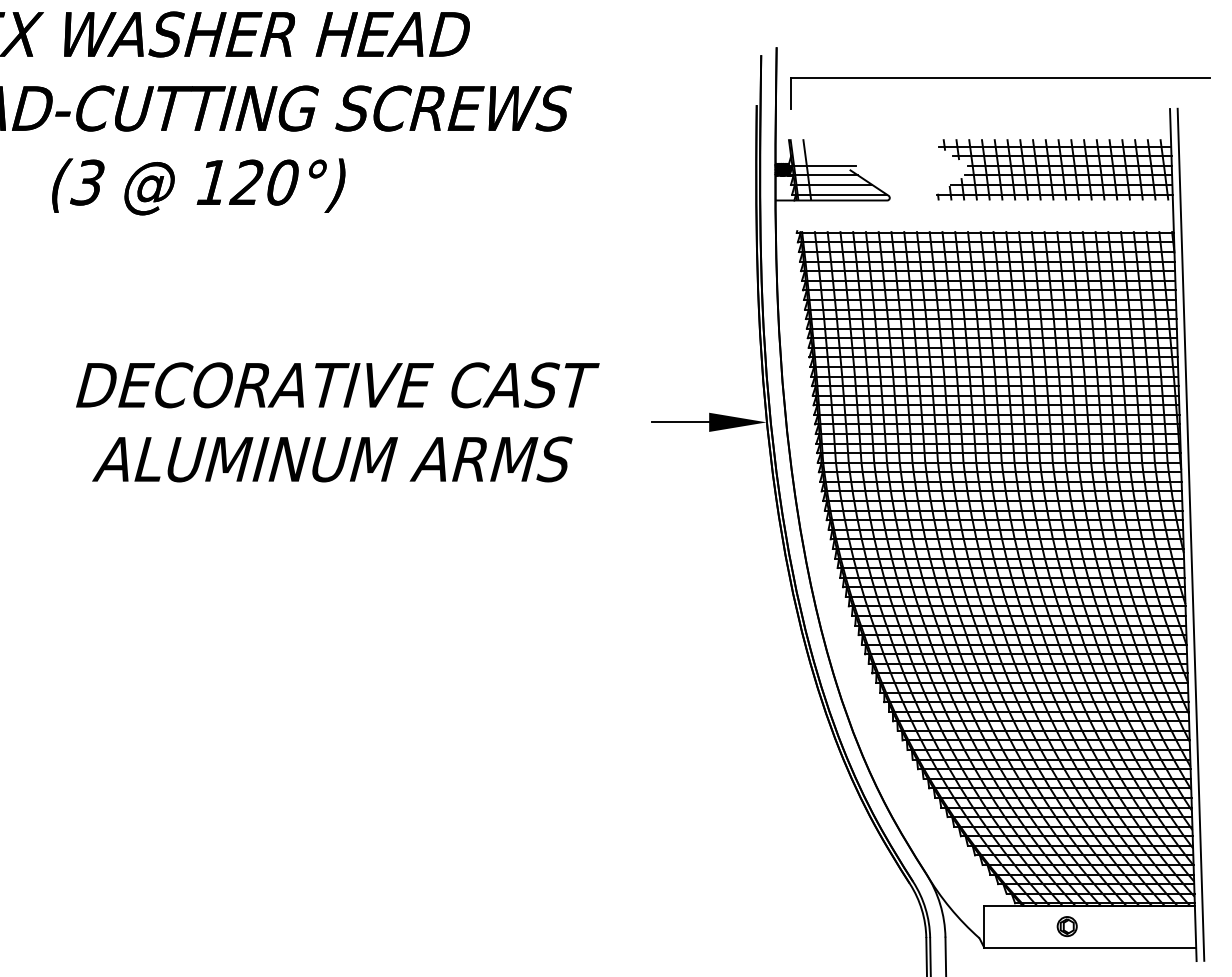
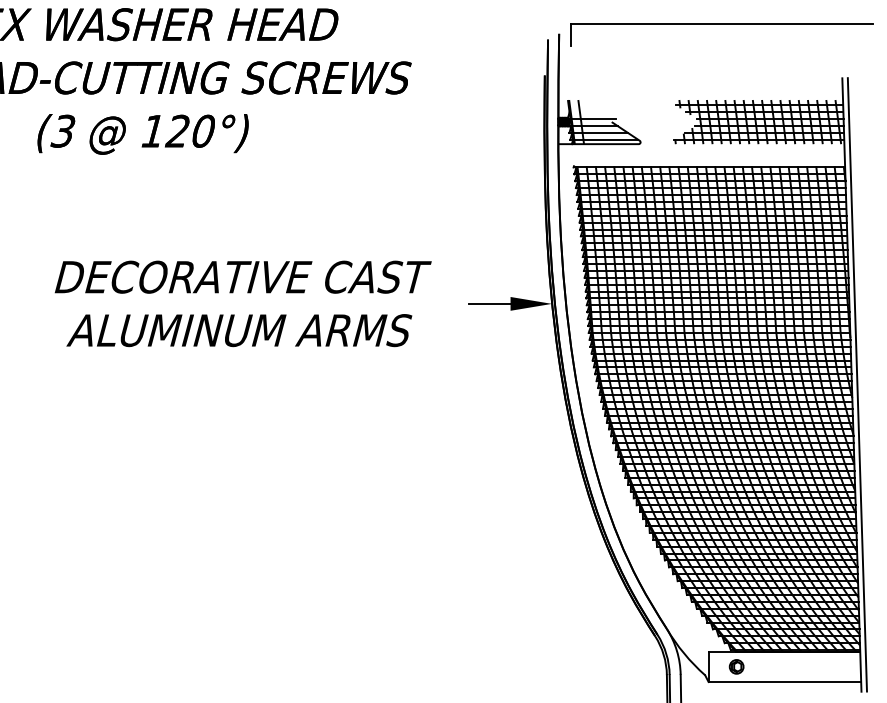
part: (1000, 78) -> (722, 24), moved
part: (1066, 926) -> (736, 666), moved

